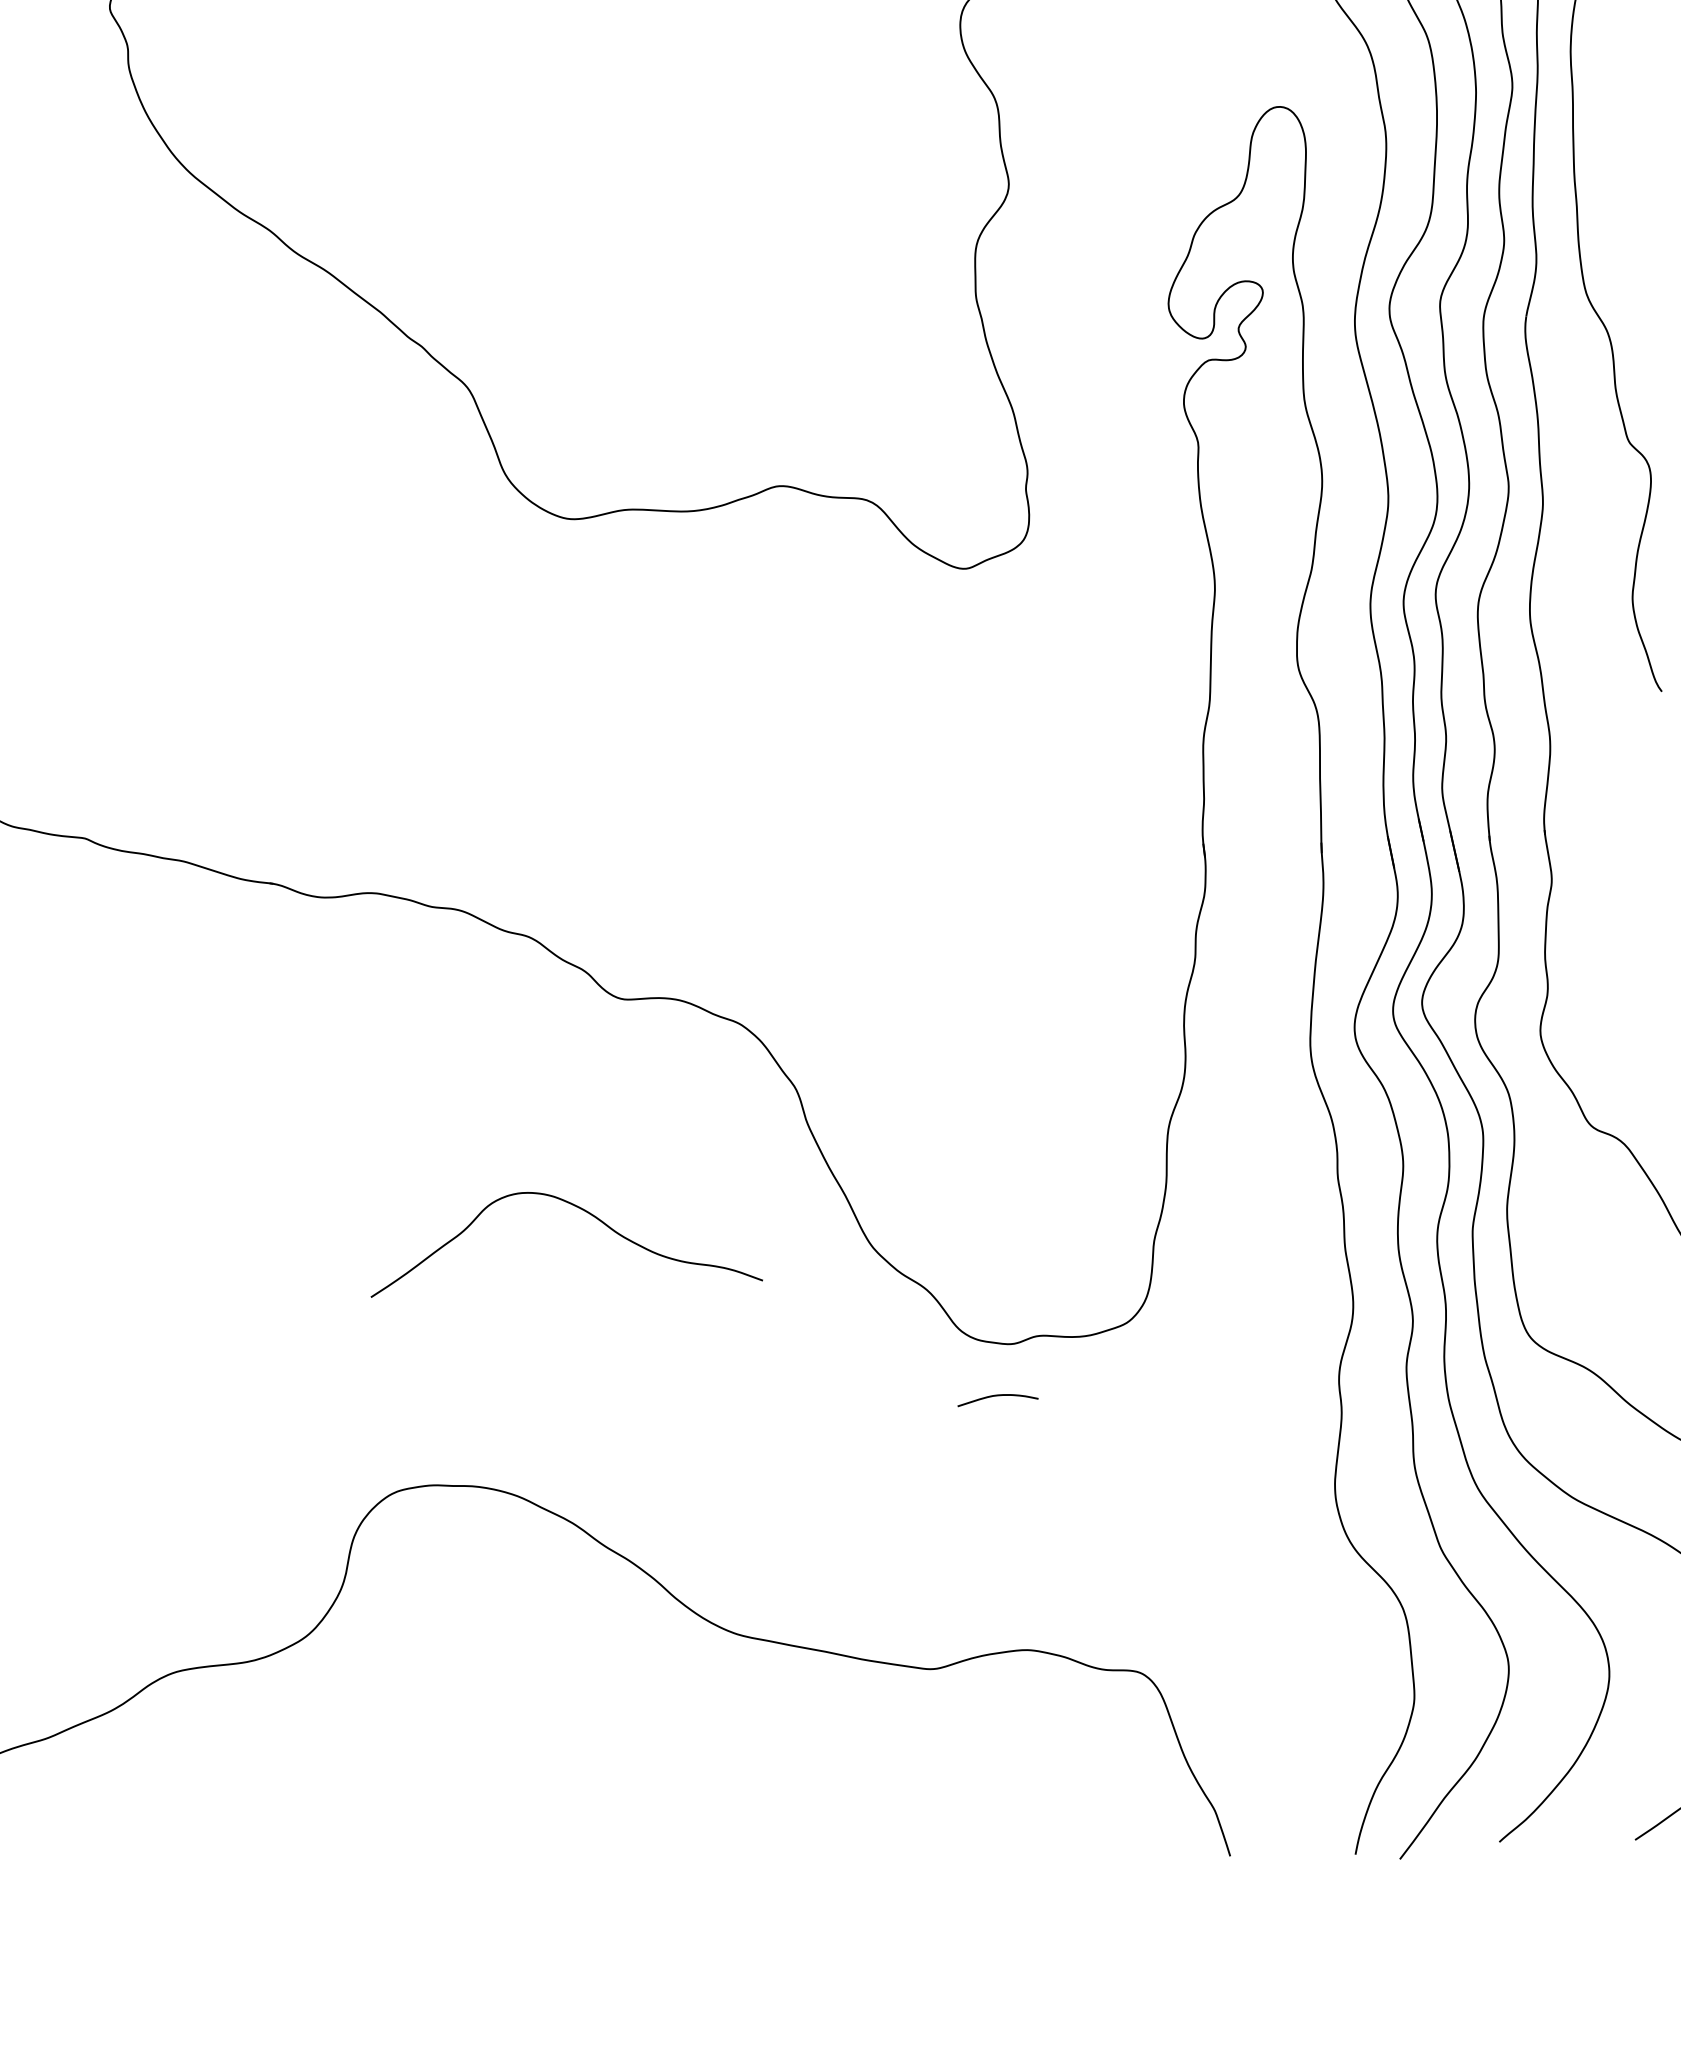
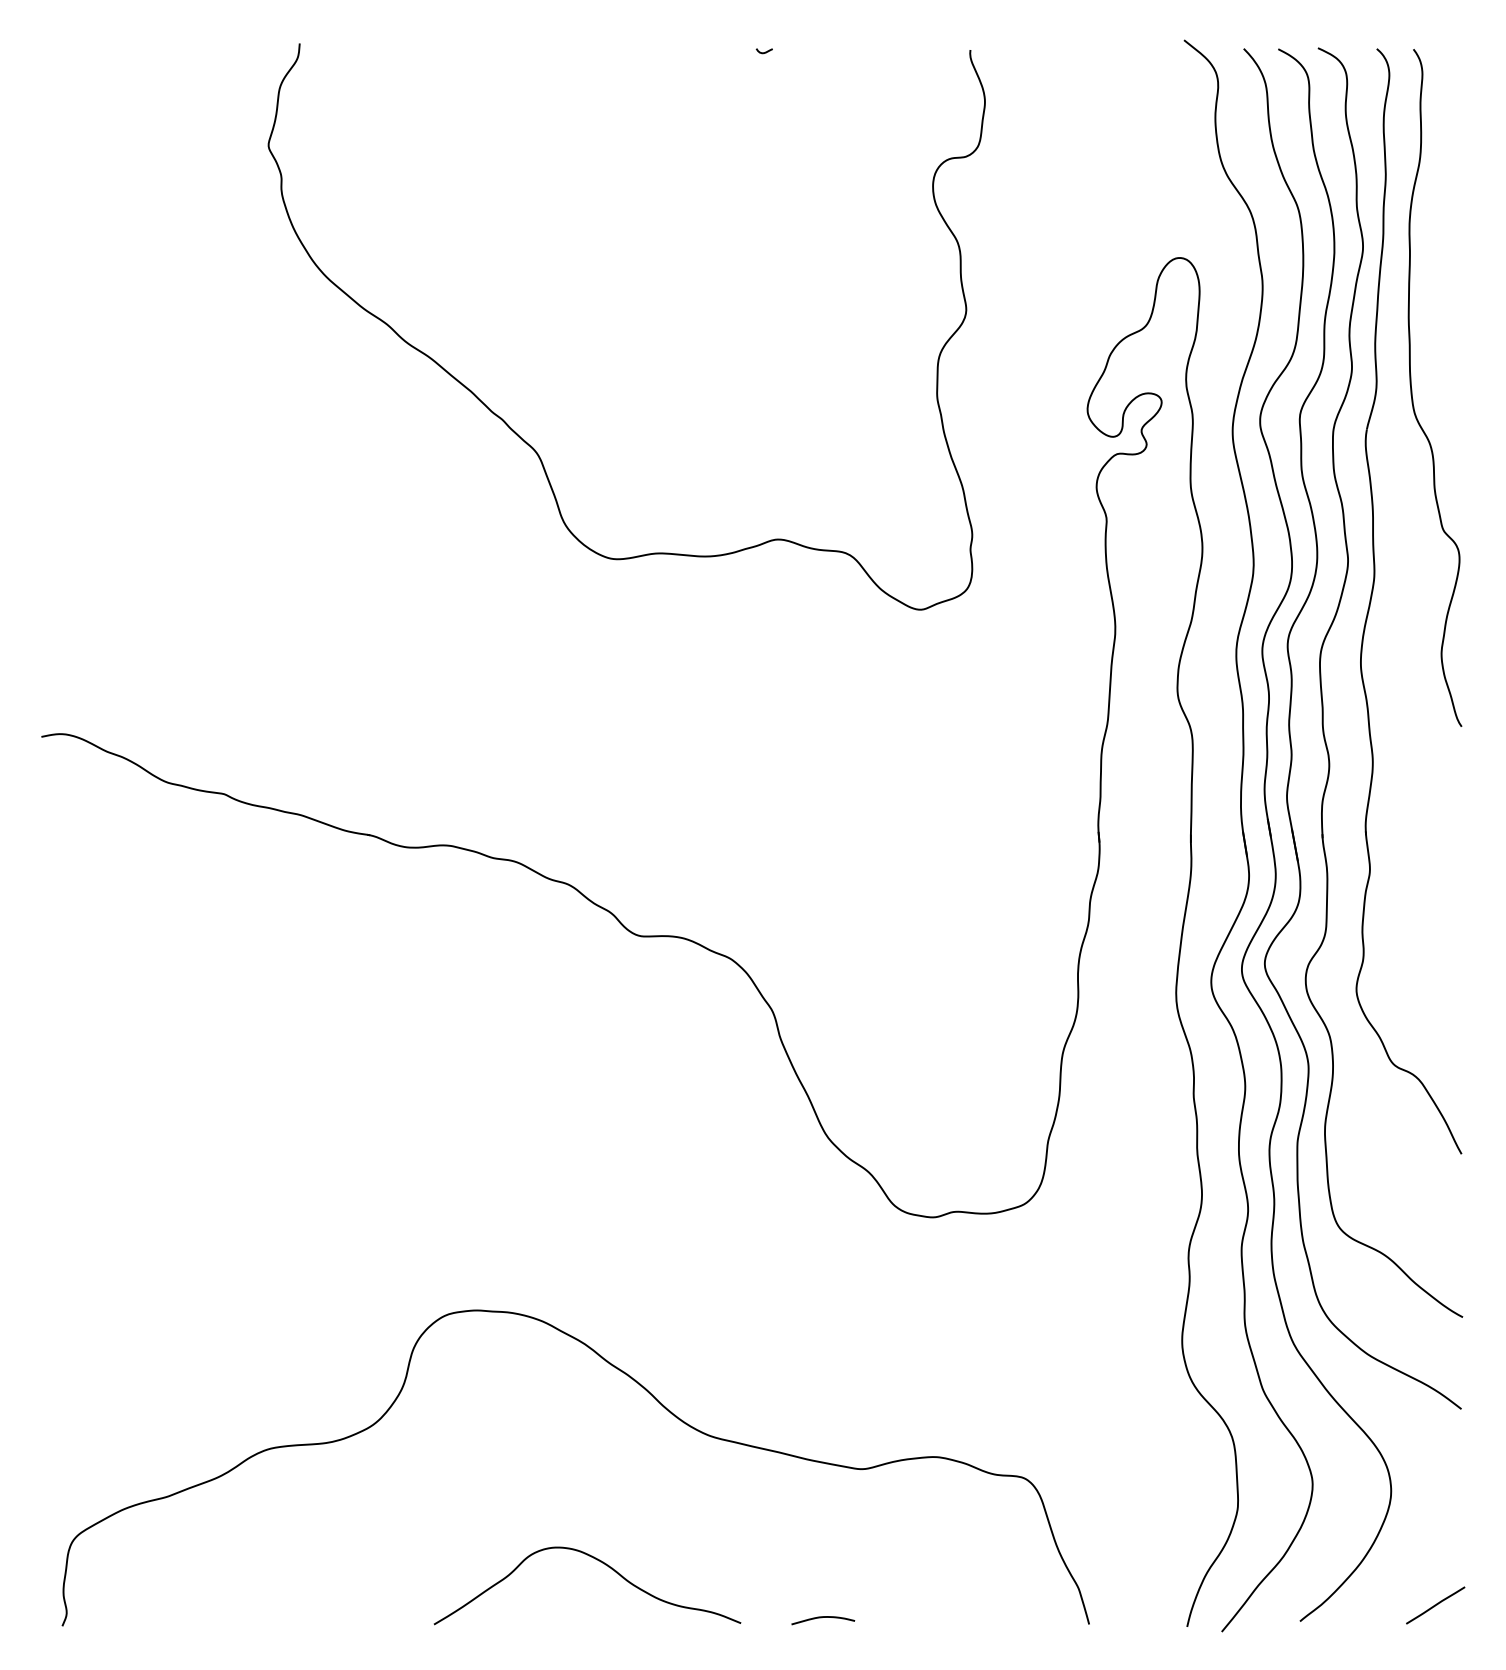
curve: (577, 1208) -> (598, 1561), moved
curve: (995, 1397) -> (821, 1618), moved

